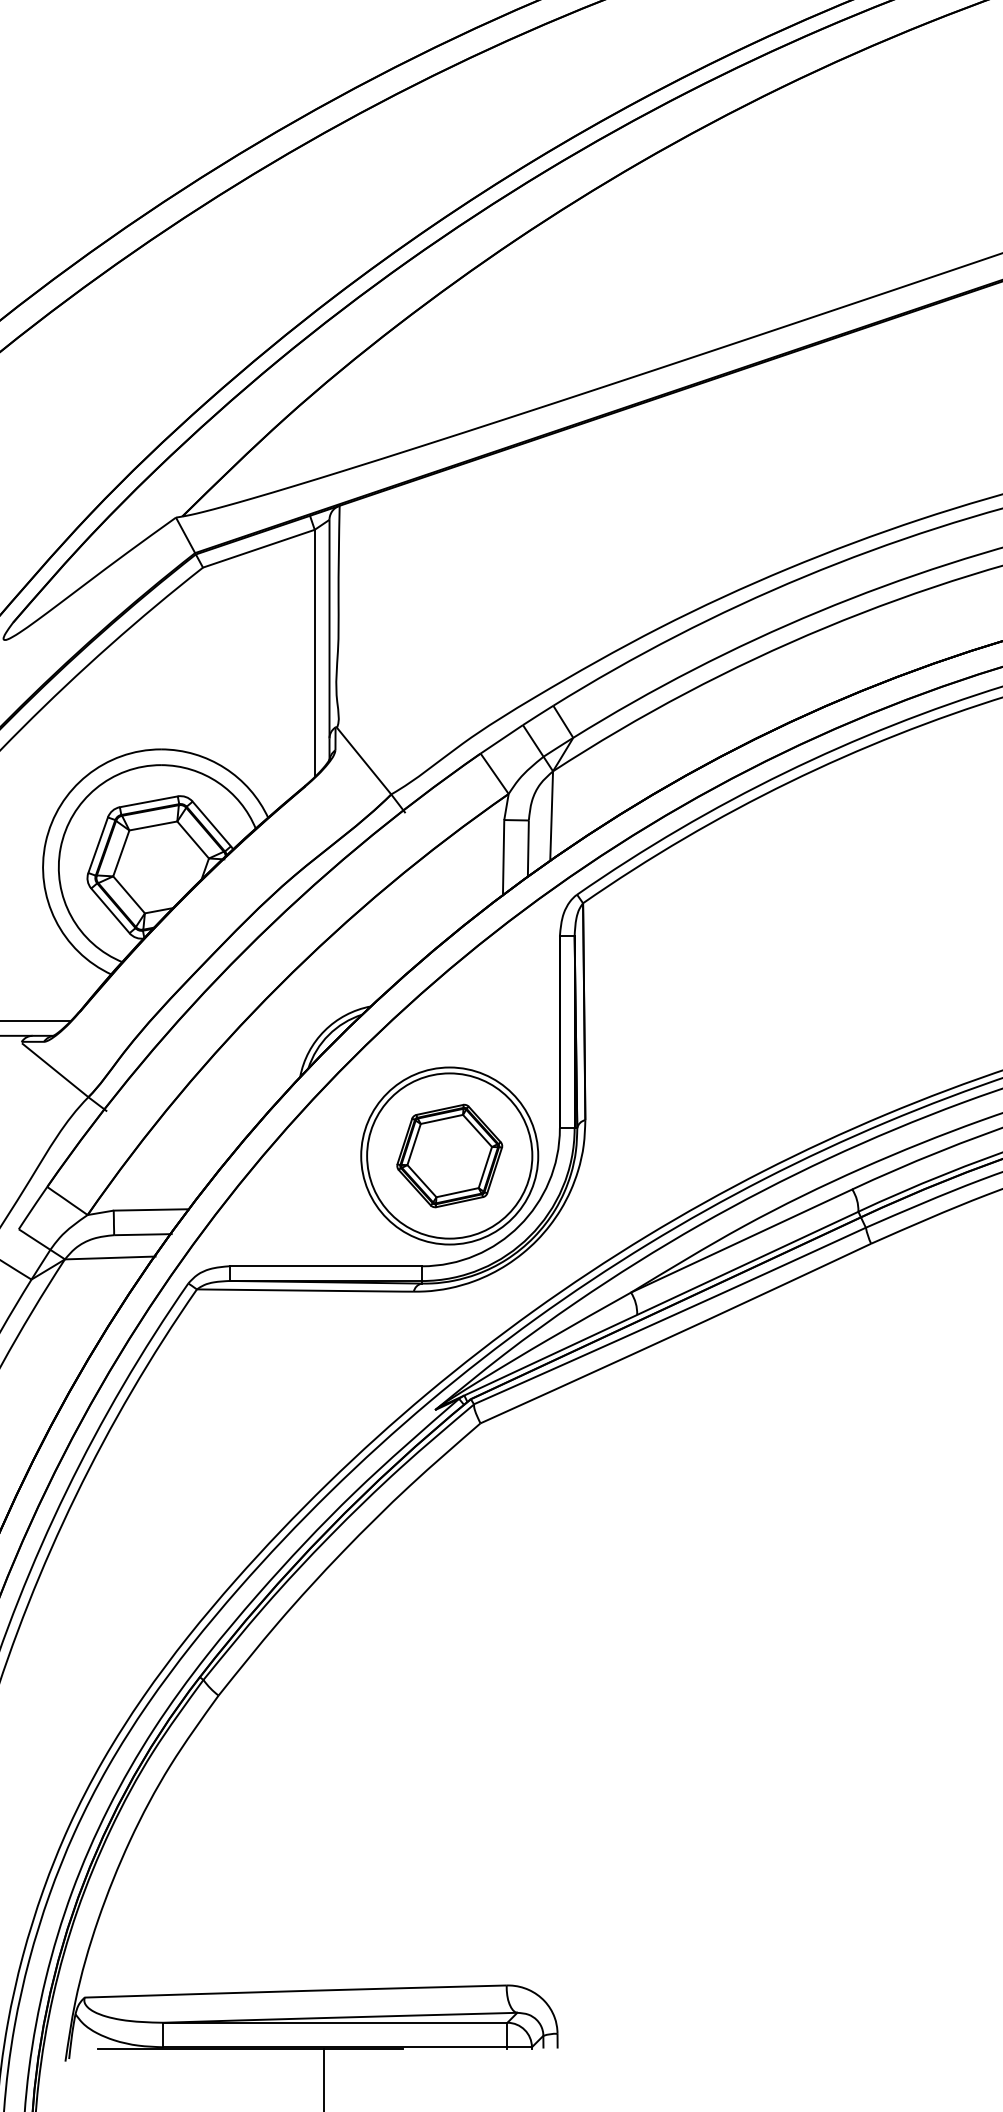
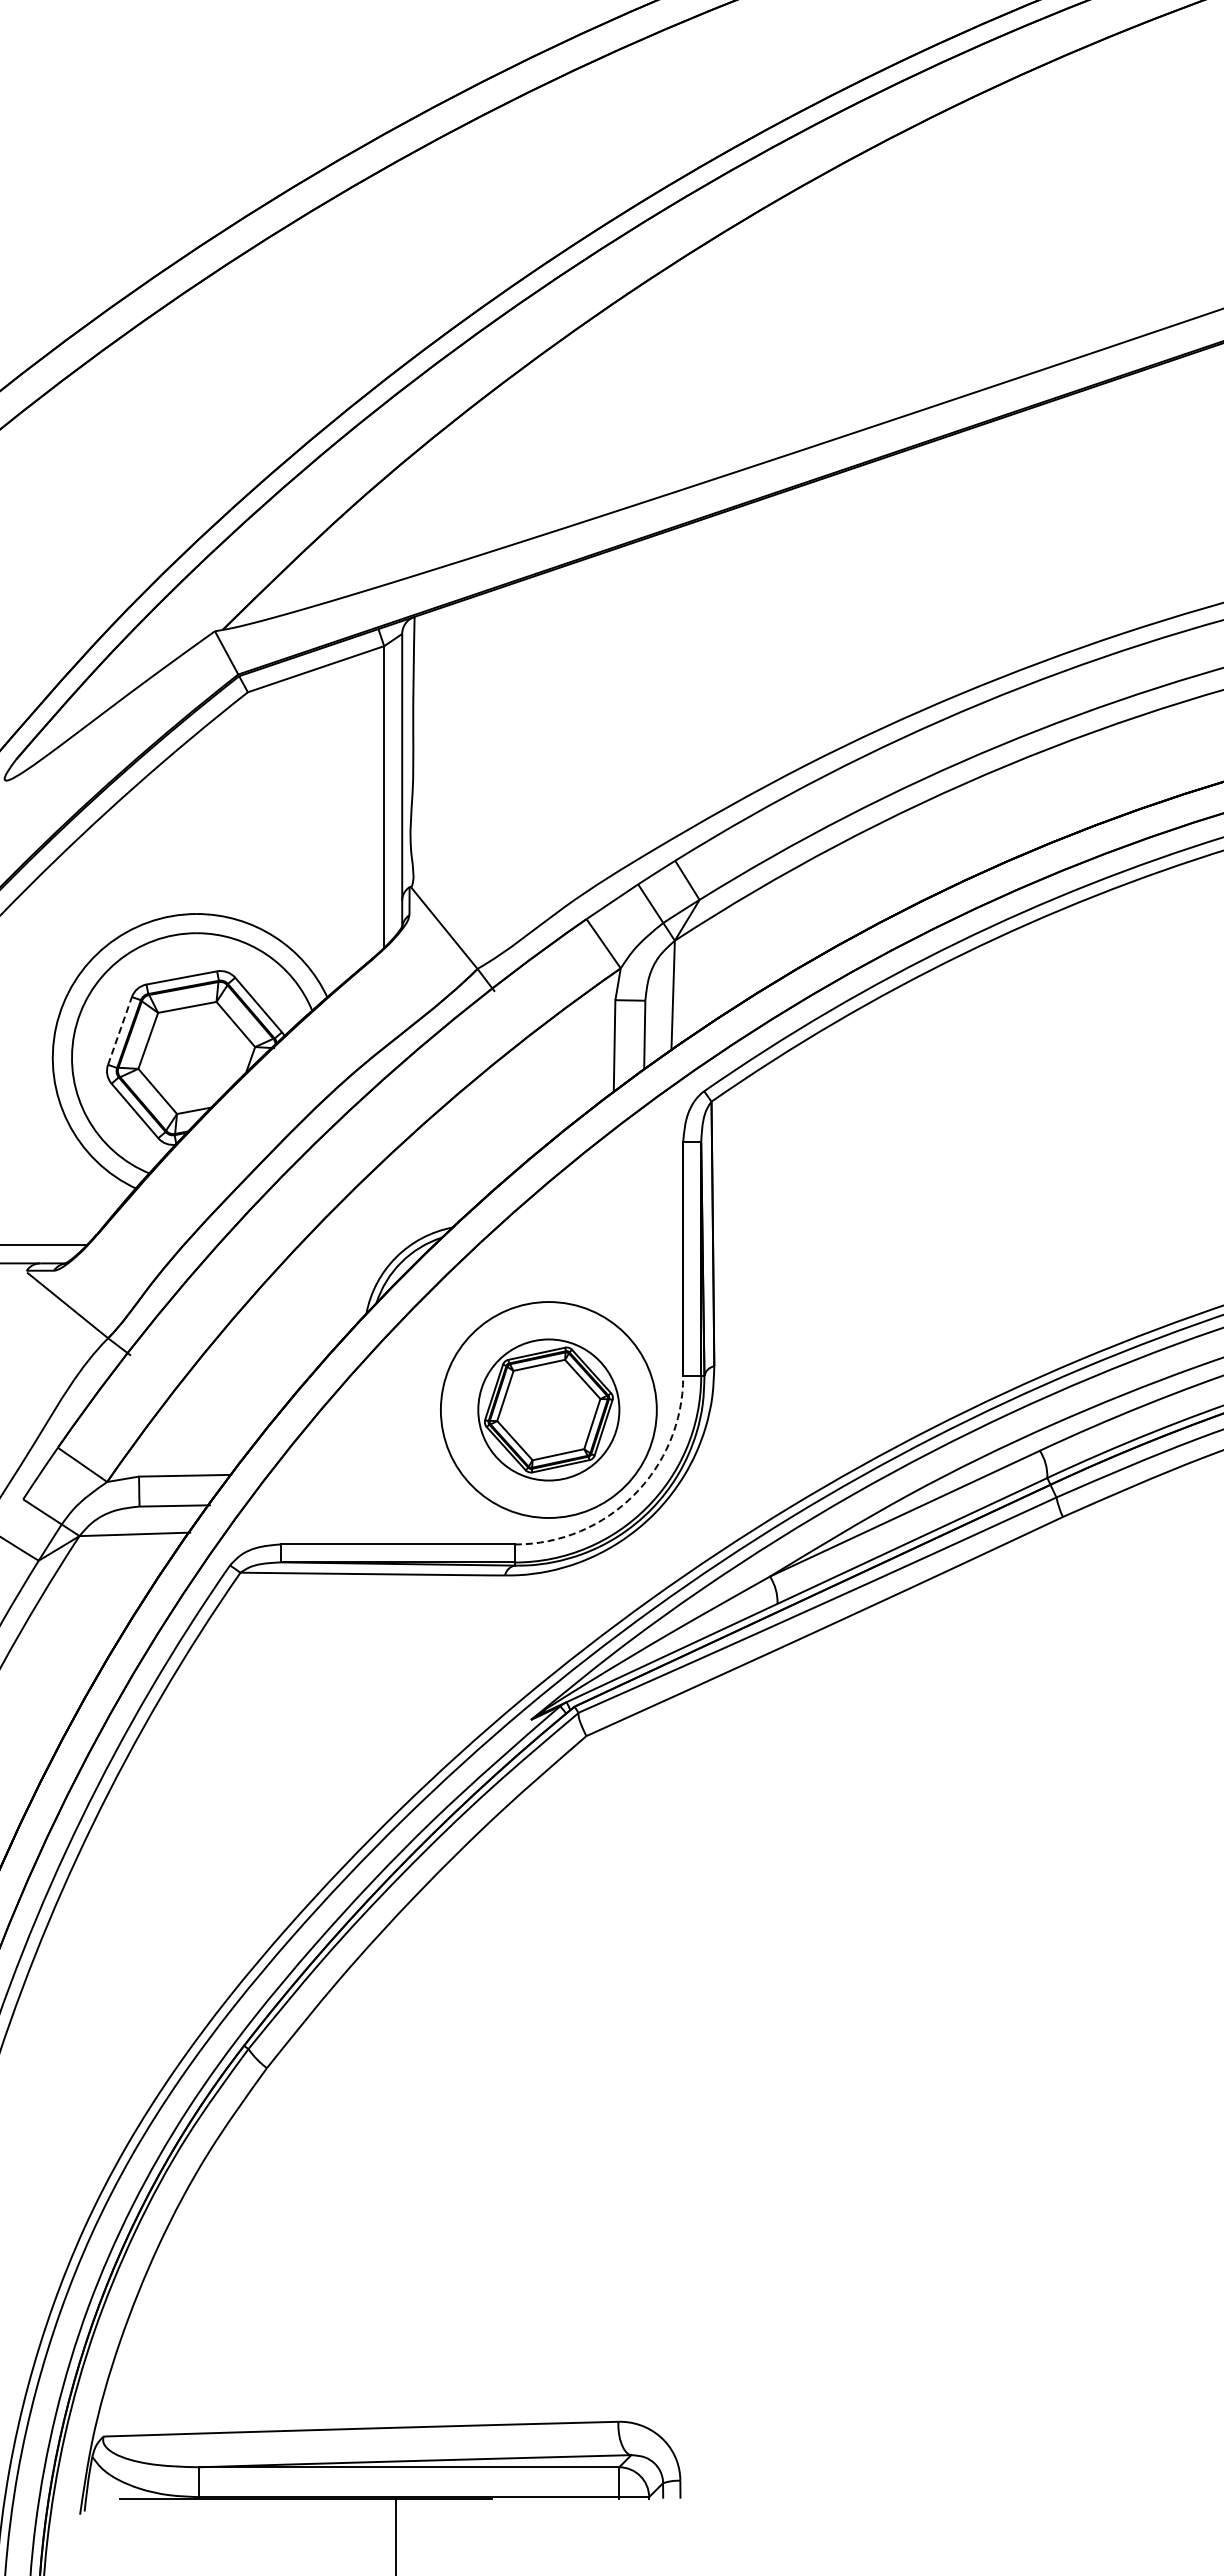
line: (98, 844) -> (120, 1030), solid -> dashed
circle: (449, 1155) -> (548, 1409), size x0.7
arc: (519, 1226) -> (633, 1495), solid -> dashed

